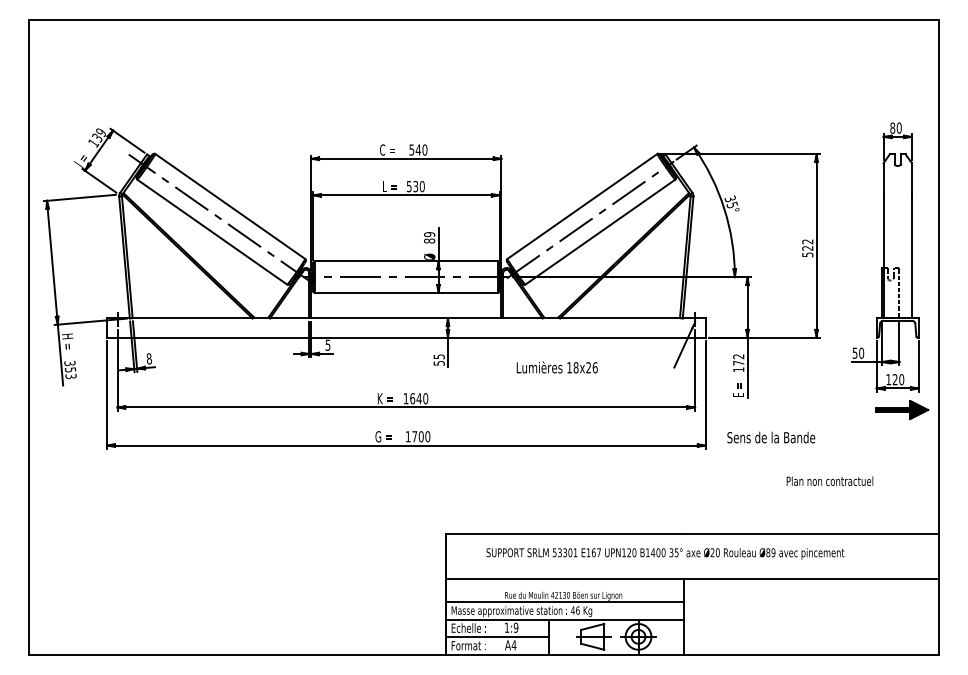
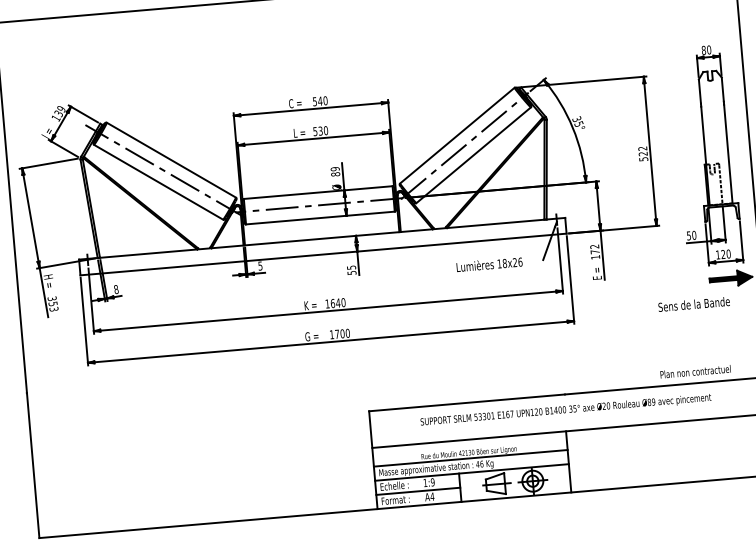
text: (556, 367) -> (488, 264), moved
text: (771, 437) -> (694, 304), moved
text: (829, 480) -> (695, 371), moved
text: (665, 553) -> (566, 410), moved

